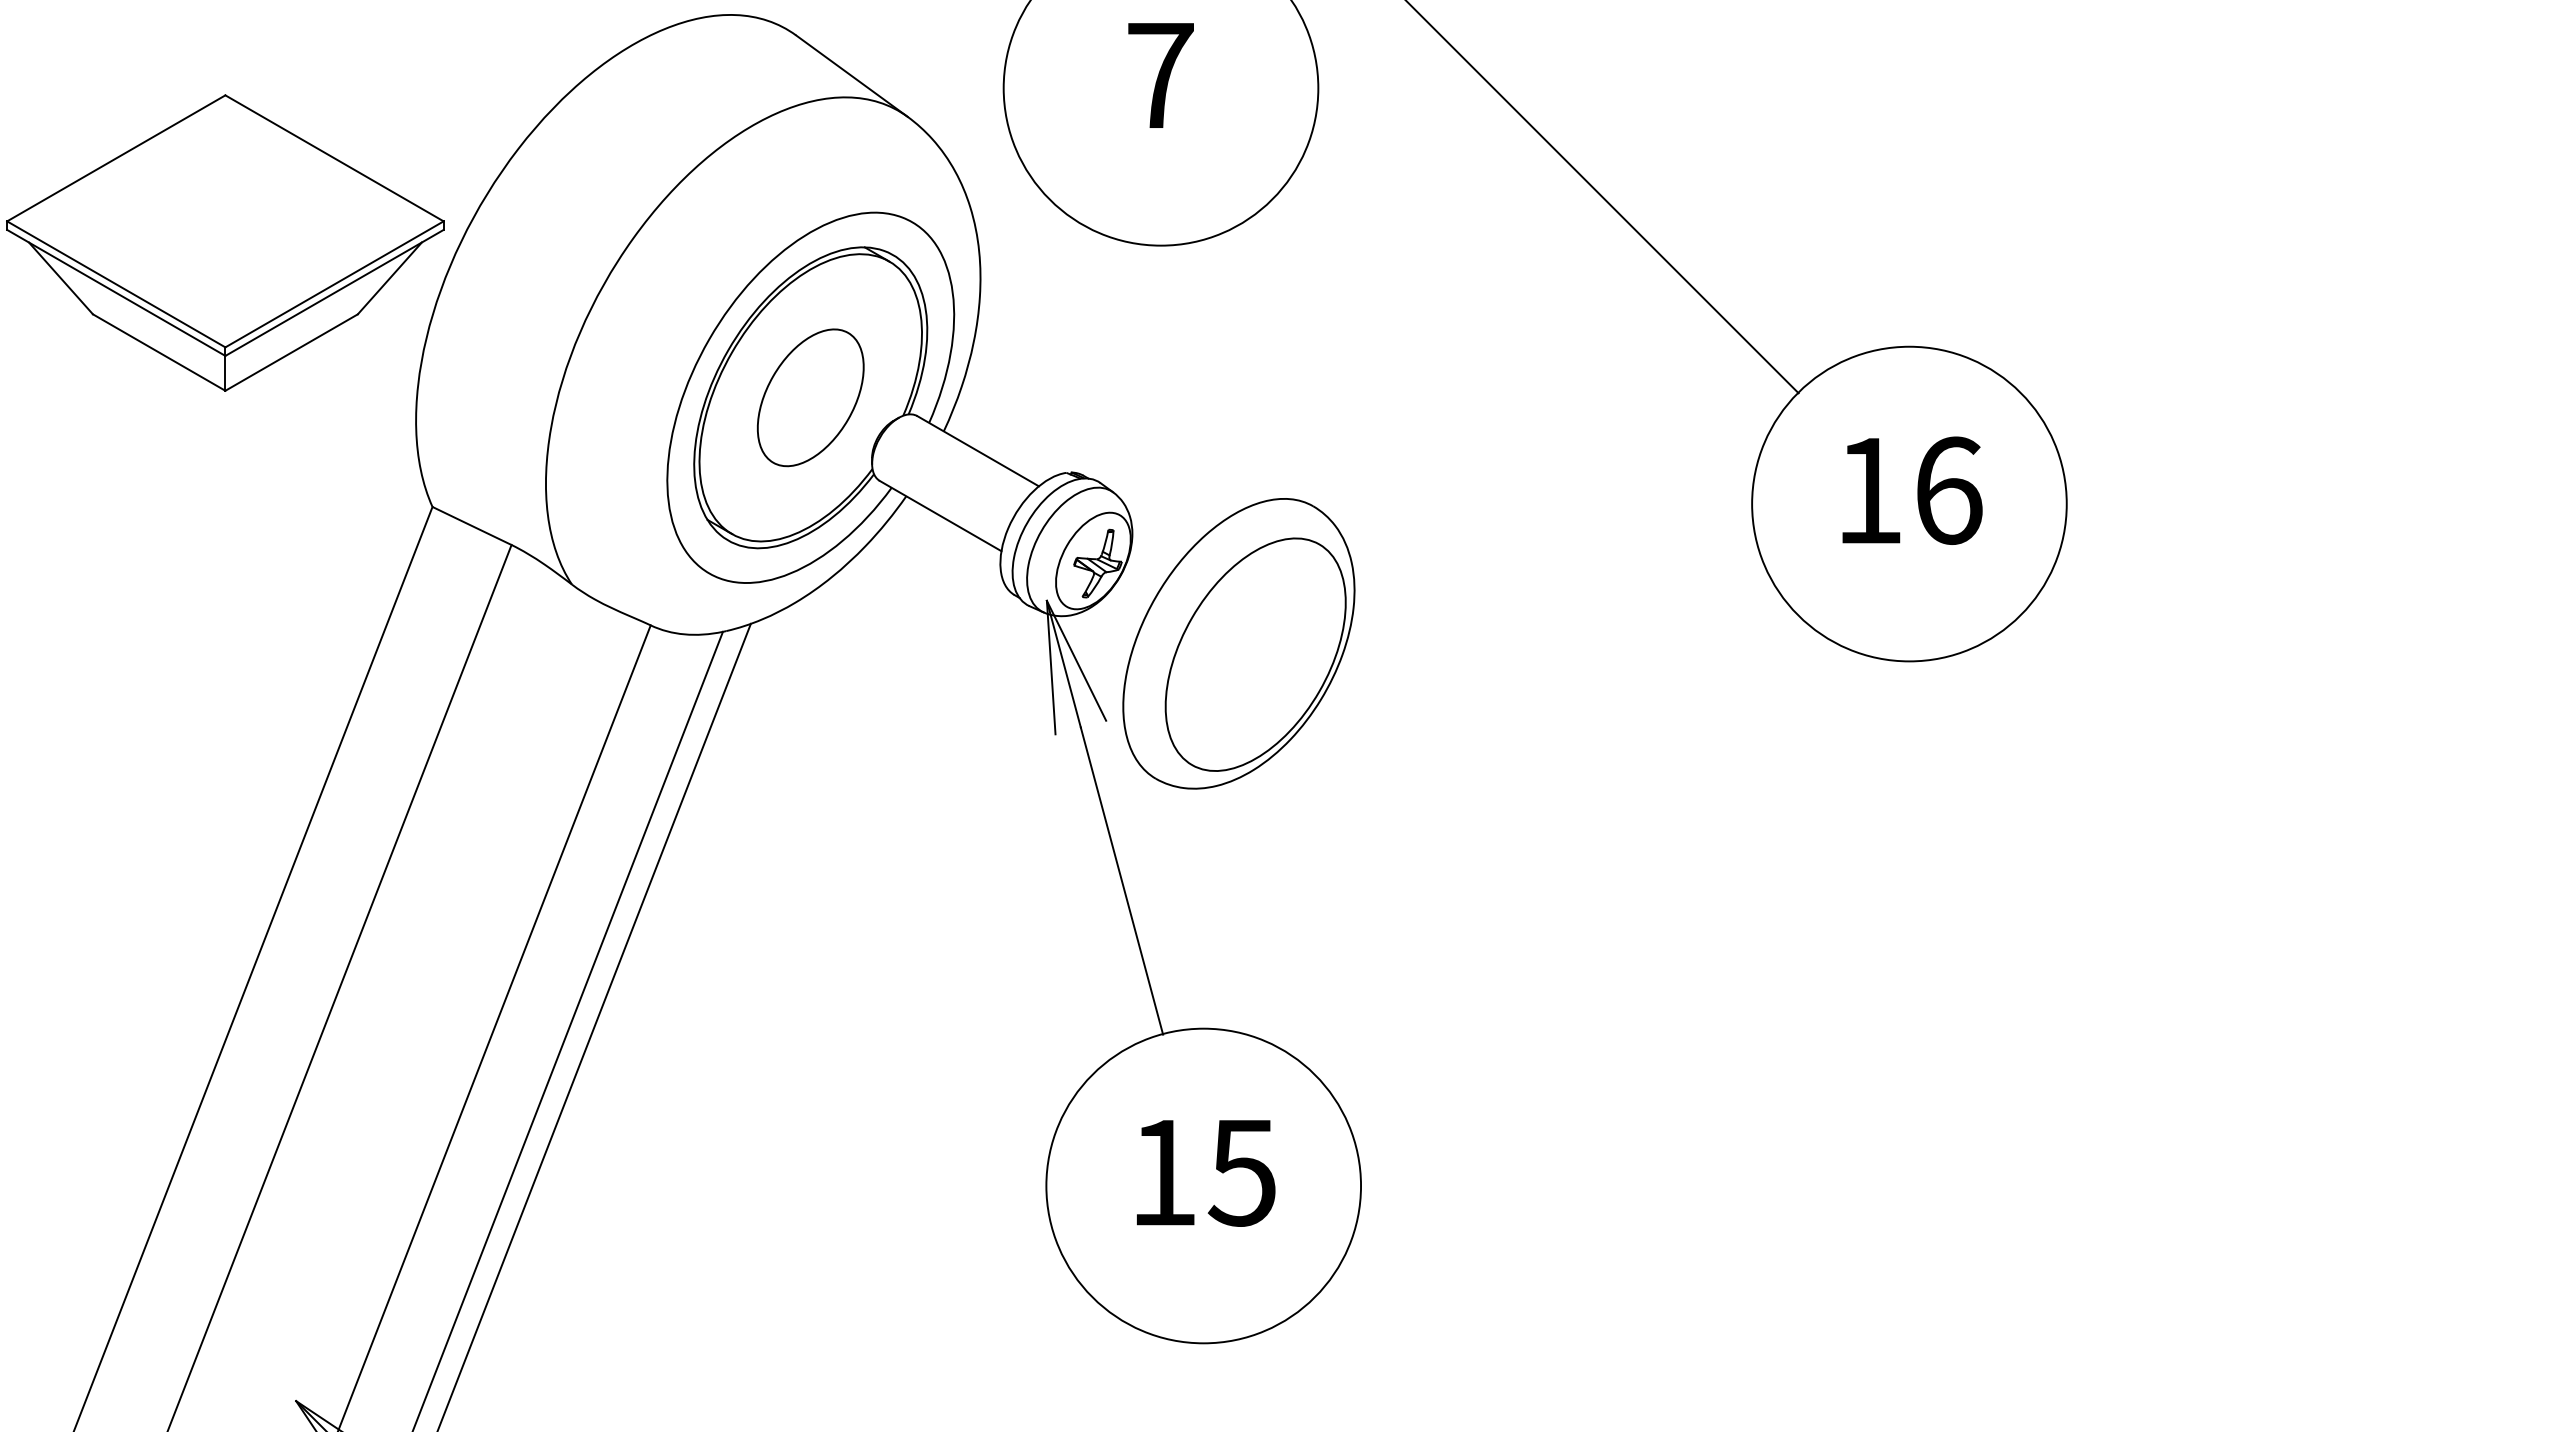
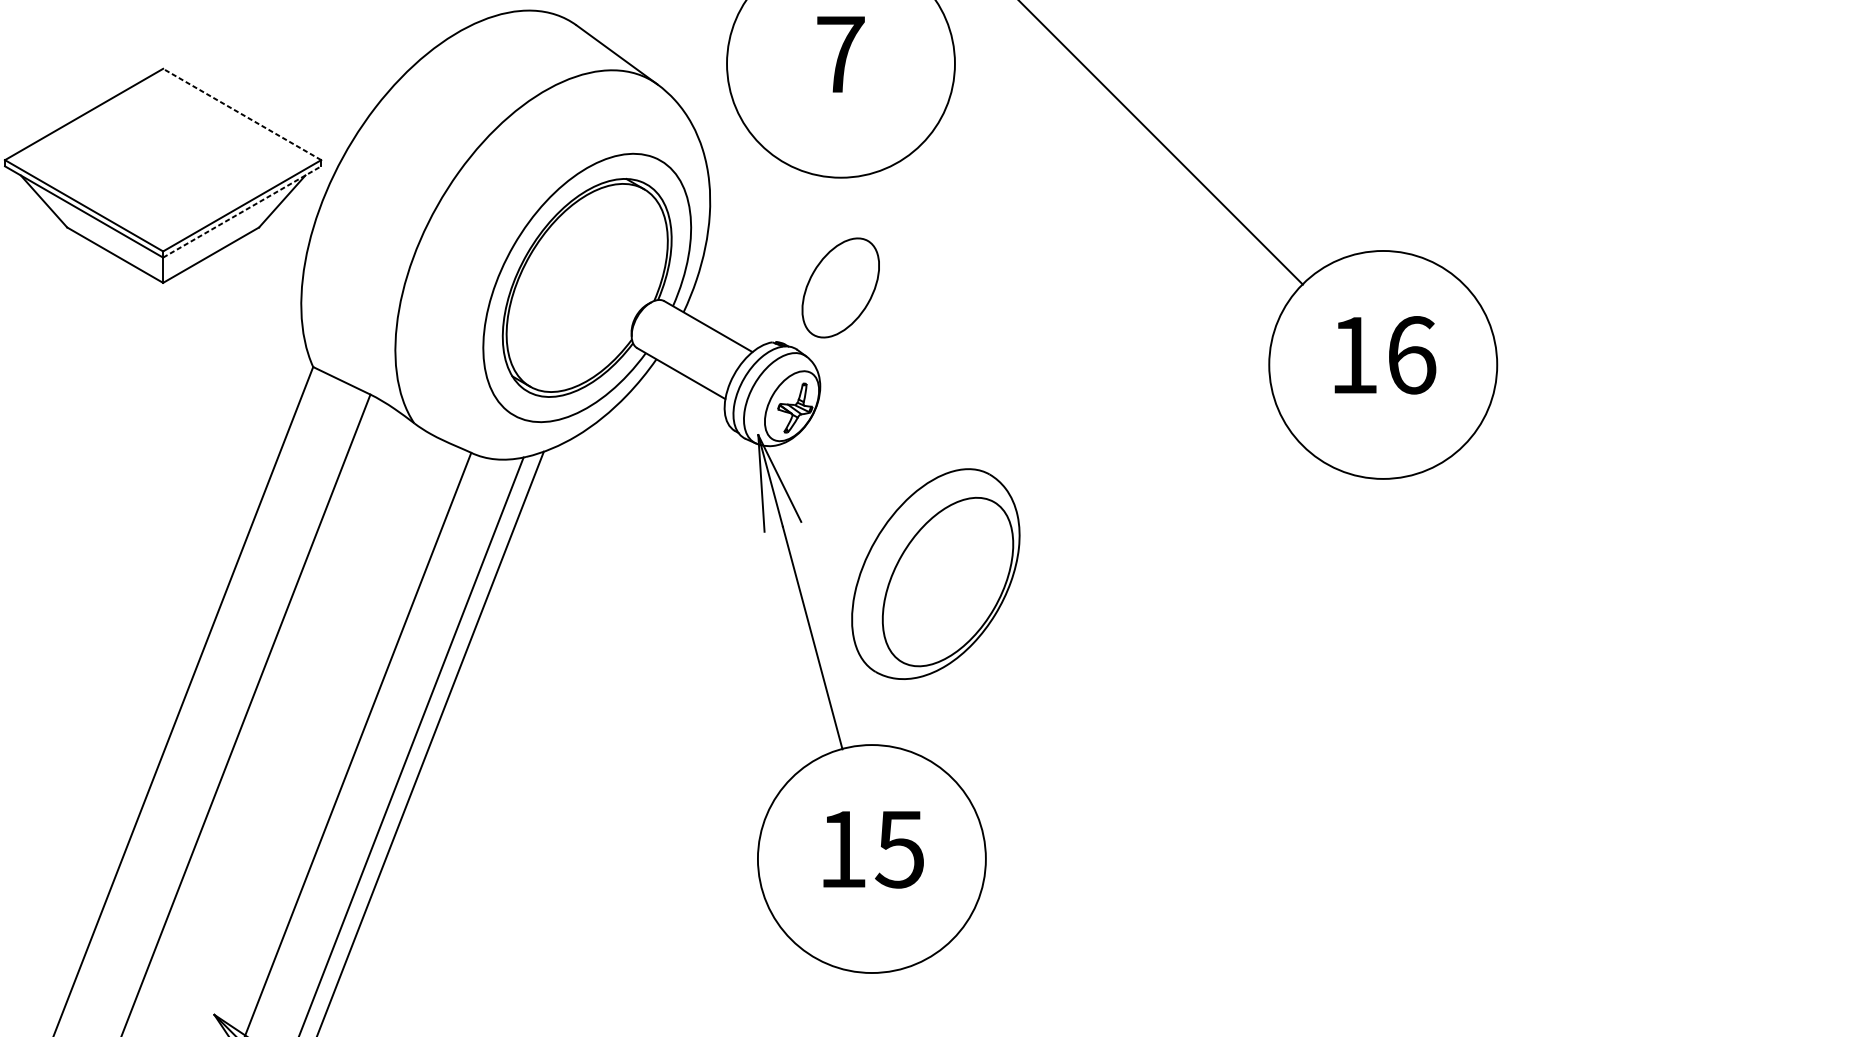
line: (334, 158) -> (242, 114), solid -> dashed
line: (334, 292) -> (242, 211), solid -> dashed
part: (810, 397) -> (840, 287), moved
part: (1238, 643) -> (935, 573), moved

